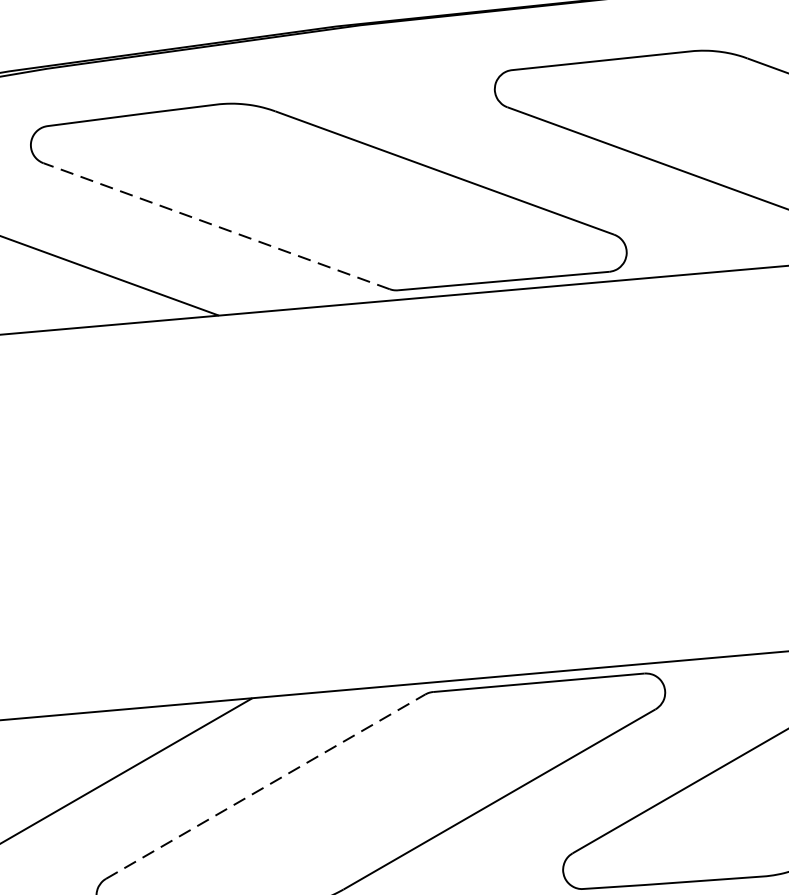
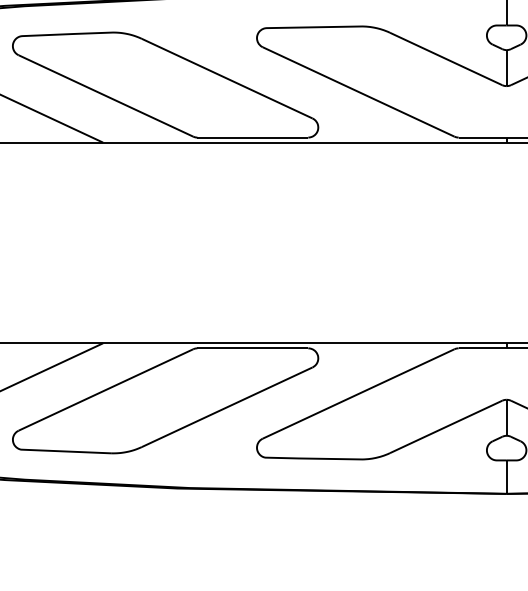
line: (215, 225) -> (105, 95), dashed -> solid
line: (266, 785) -> (106, 389), dashed -> solid

